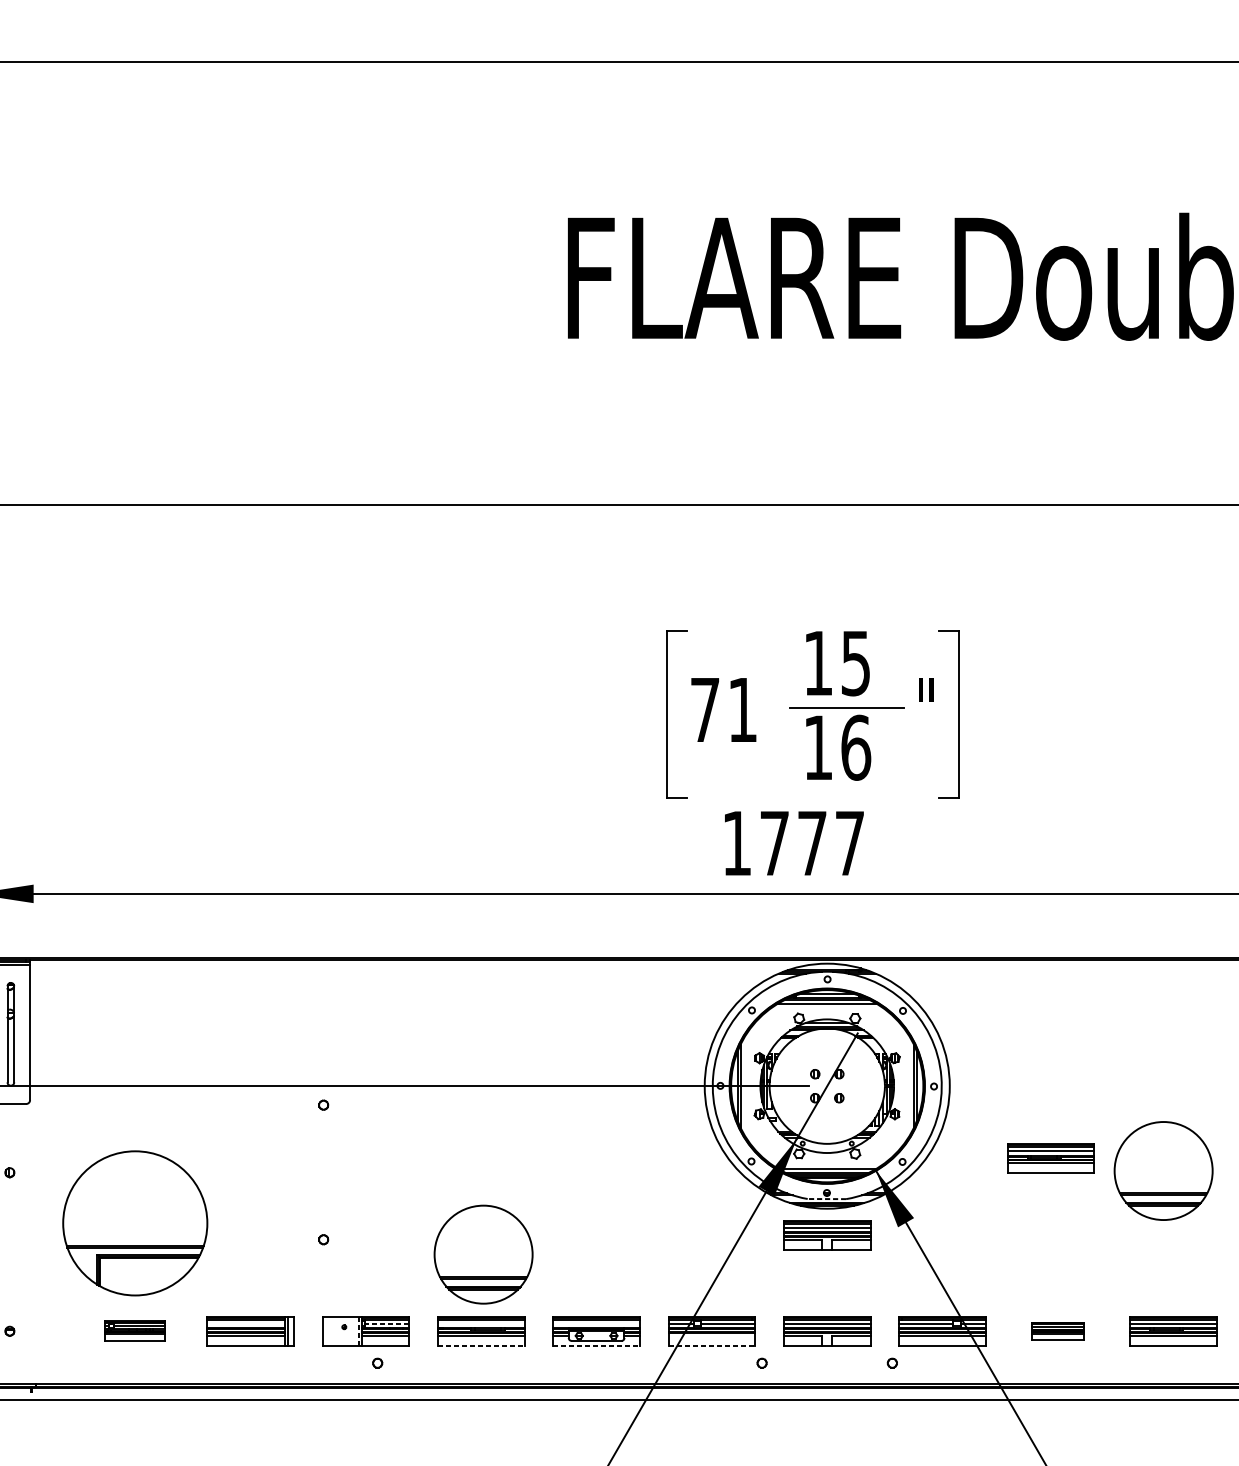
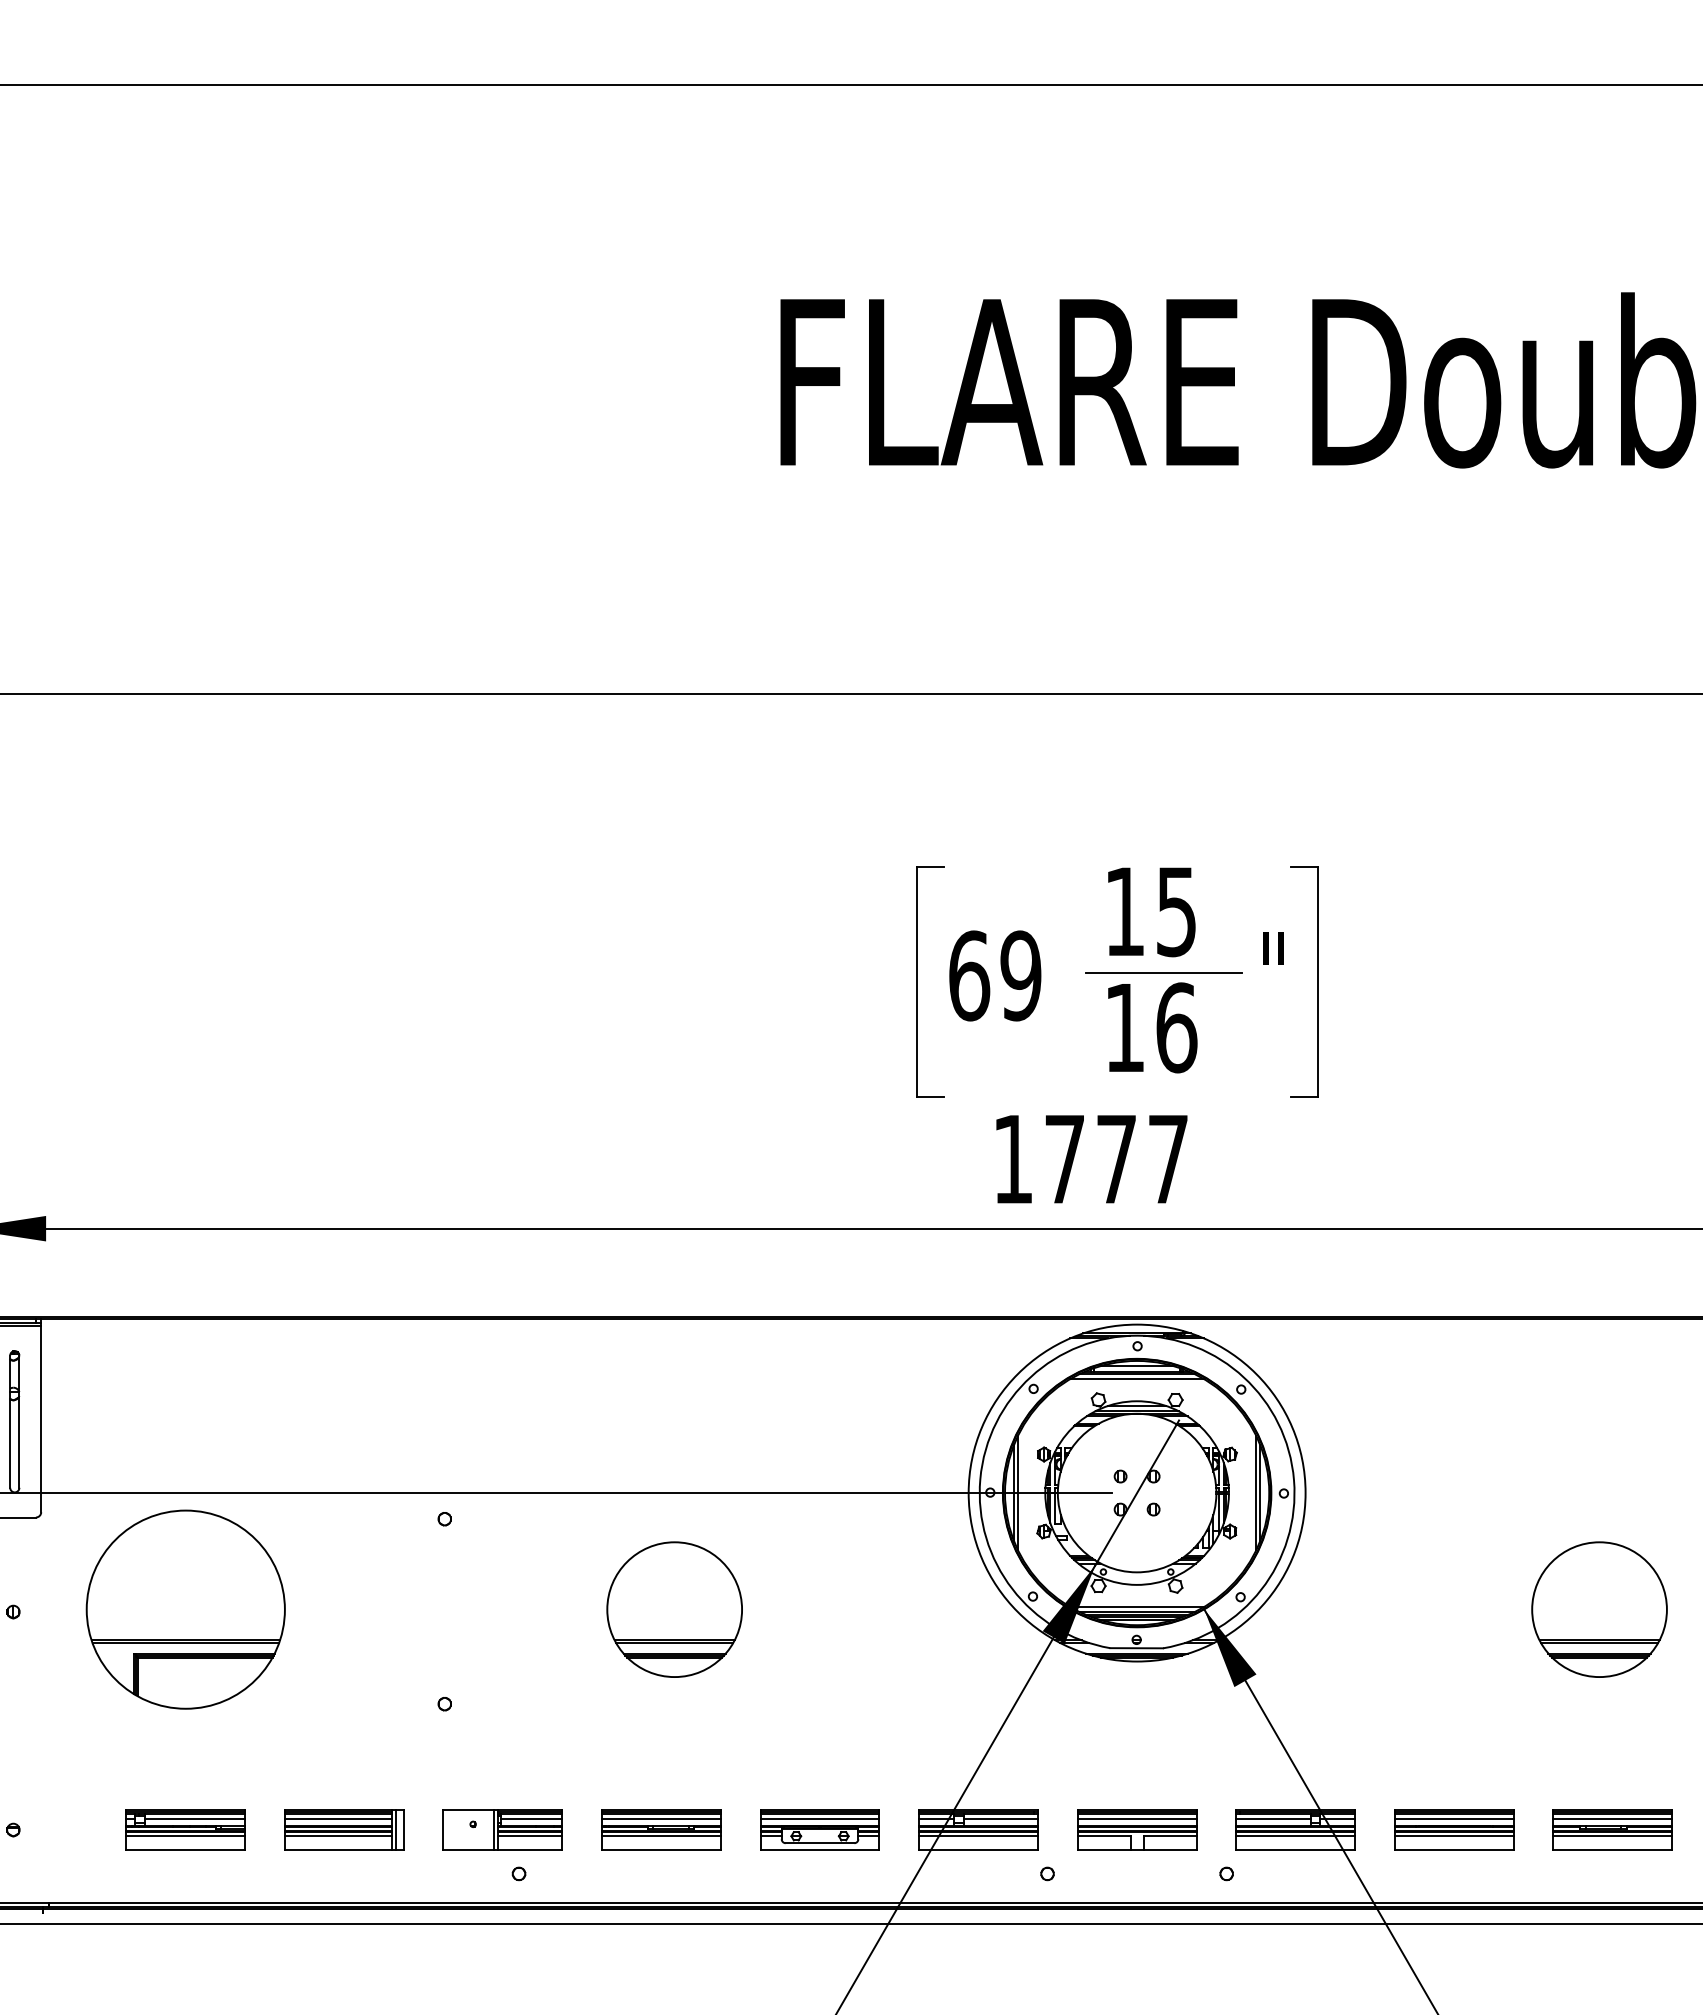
text: (724, 709) -> (995, 975), 71 -> 69
part: (1050, 1158) -> (1444, 1592), removed
line: (826, 1199) -> (1136, 1648), dashed -> solid
part: (135, 1223) -> (185, 1609), moved
part: (827, 1234) -> (1137, 1697), removed
part: (483, 1254) -> (674, 1609), moved
line: (245, 1323) -> (337, 1819), added
line: (386, 1323) -> (531, 1819), dashed -> solid
line: (481, 1323) -> (661, 1819), added
line: (596, 1323) -> (819, 1819), added
part: (135, 1330) -> (185, 1829), size x1.43
part: (1058, 1330) -> (1454, 1829), size x1.67
line: (359, 1331) -> (493, 1830), dashed -> solid
line: (711, 1335) -> (978, 1835), added
line: (481, 1345) -> (661, 1849), dashed -> solid
line: (596, 1345) -> (820, 1849), dashed -> solid
line: (712, 1345) -> (979, 1849), dashed -> solid

